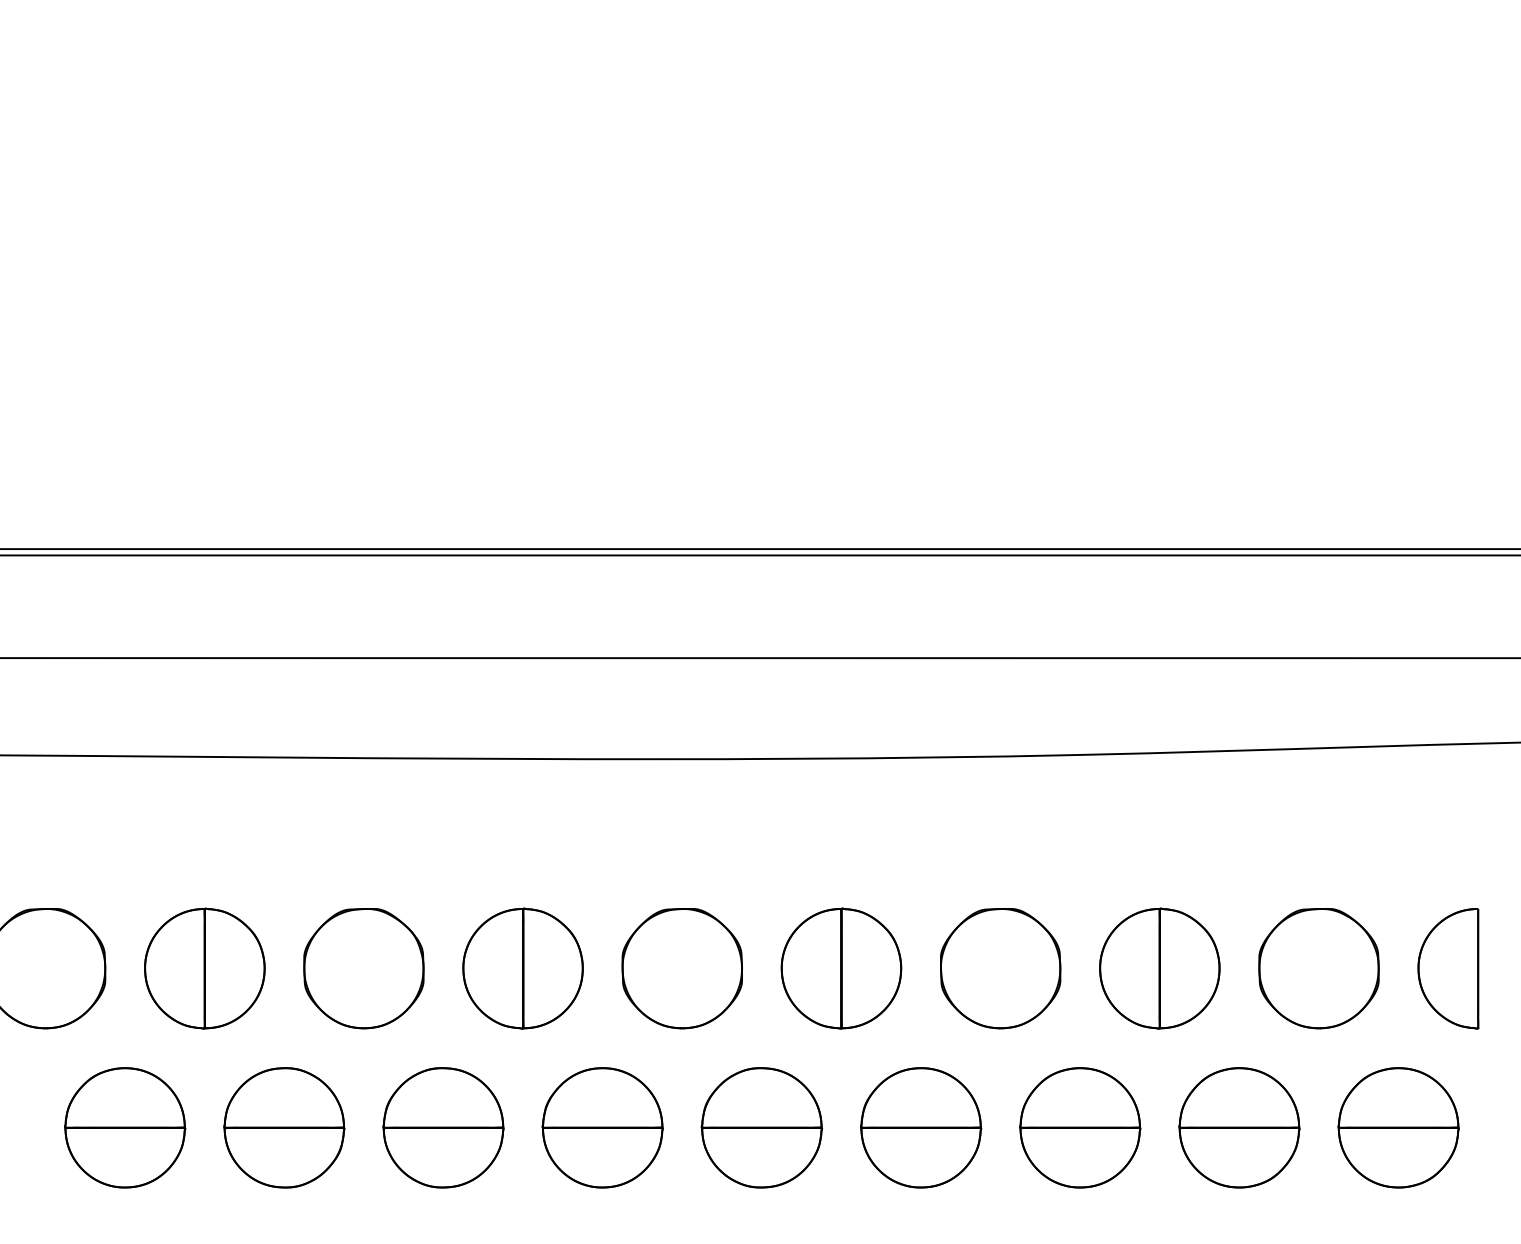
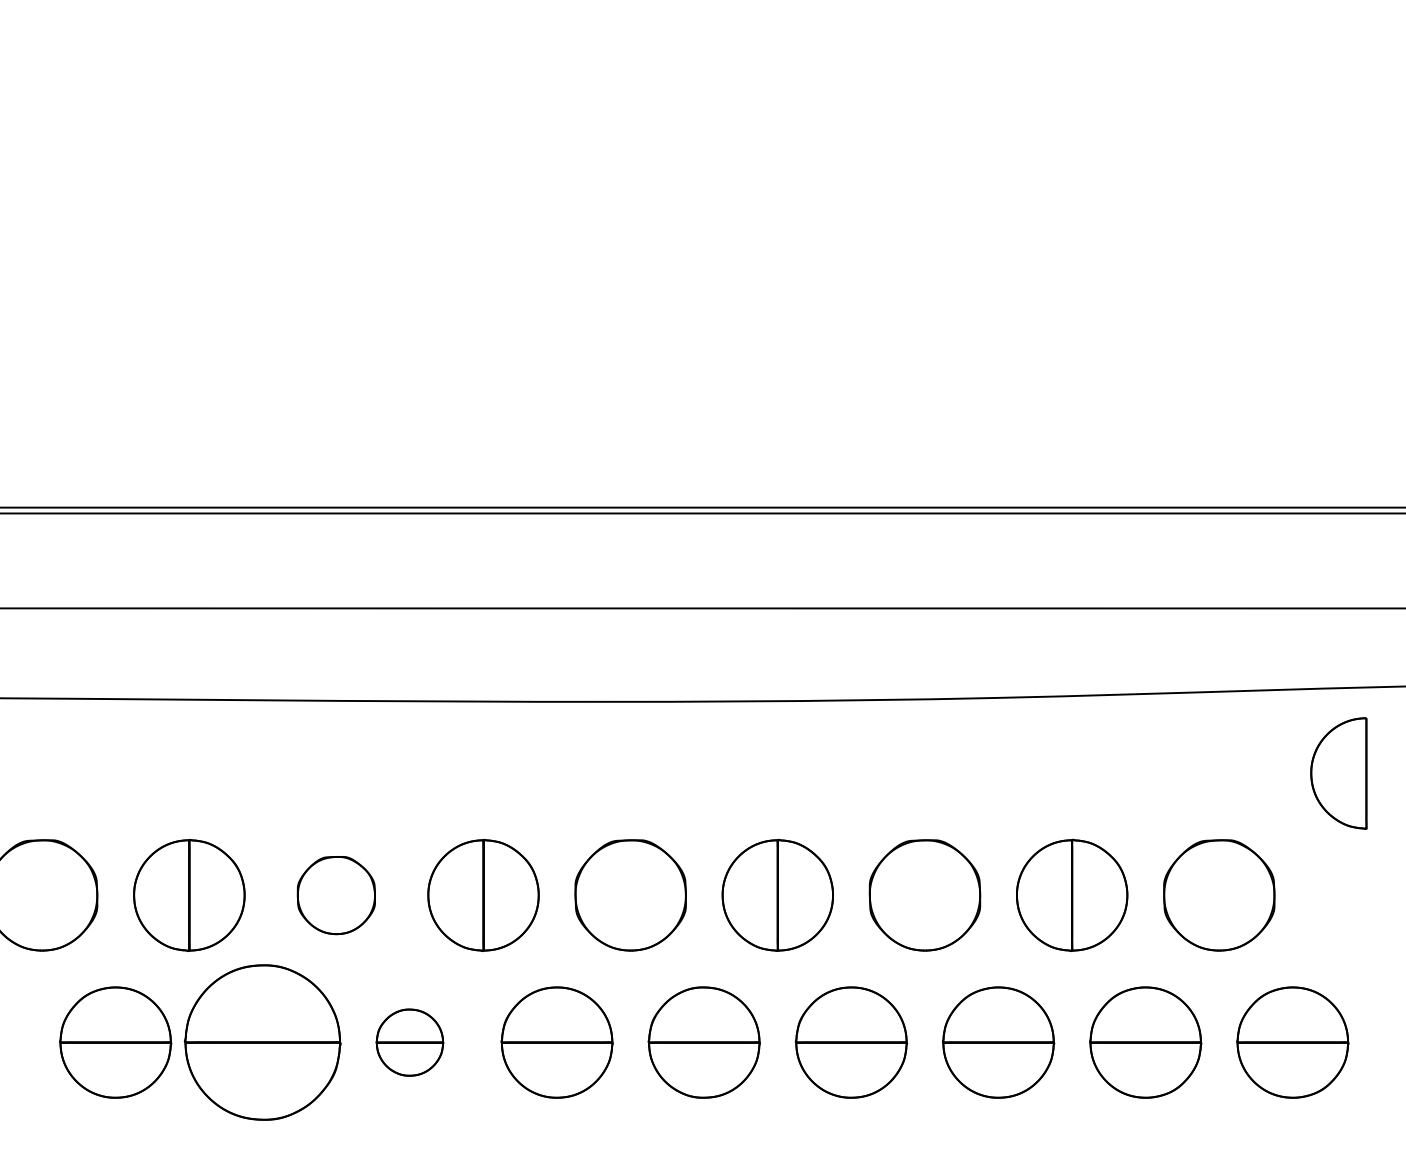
part: (363, 968) -> (336, 895), size x0.7
part: (1448, 968) -> (1338, 773), moved
part: (284, 1127) -> (262, 1042), size x1.4
part: (443, 1127) -> (409, 1042), size x0.6

